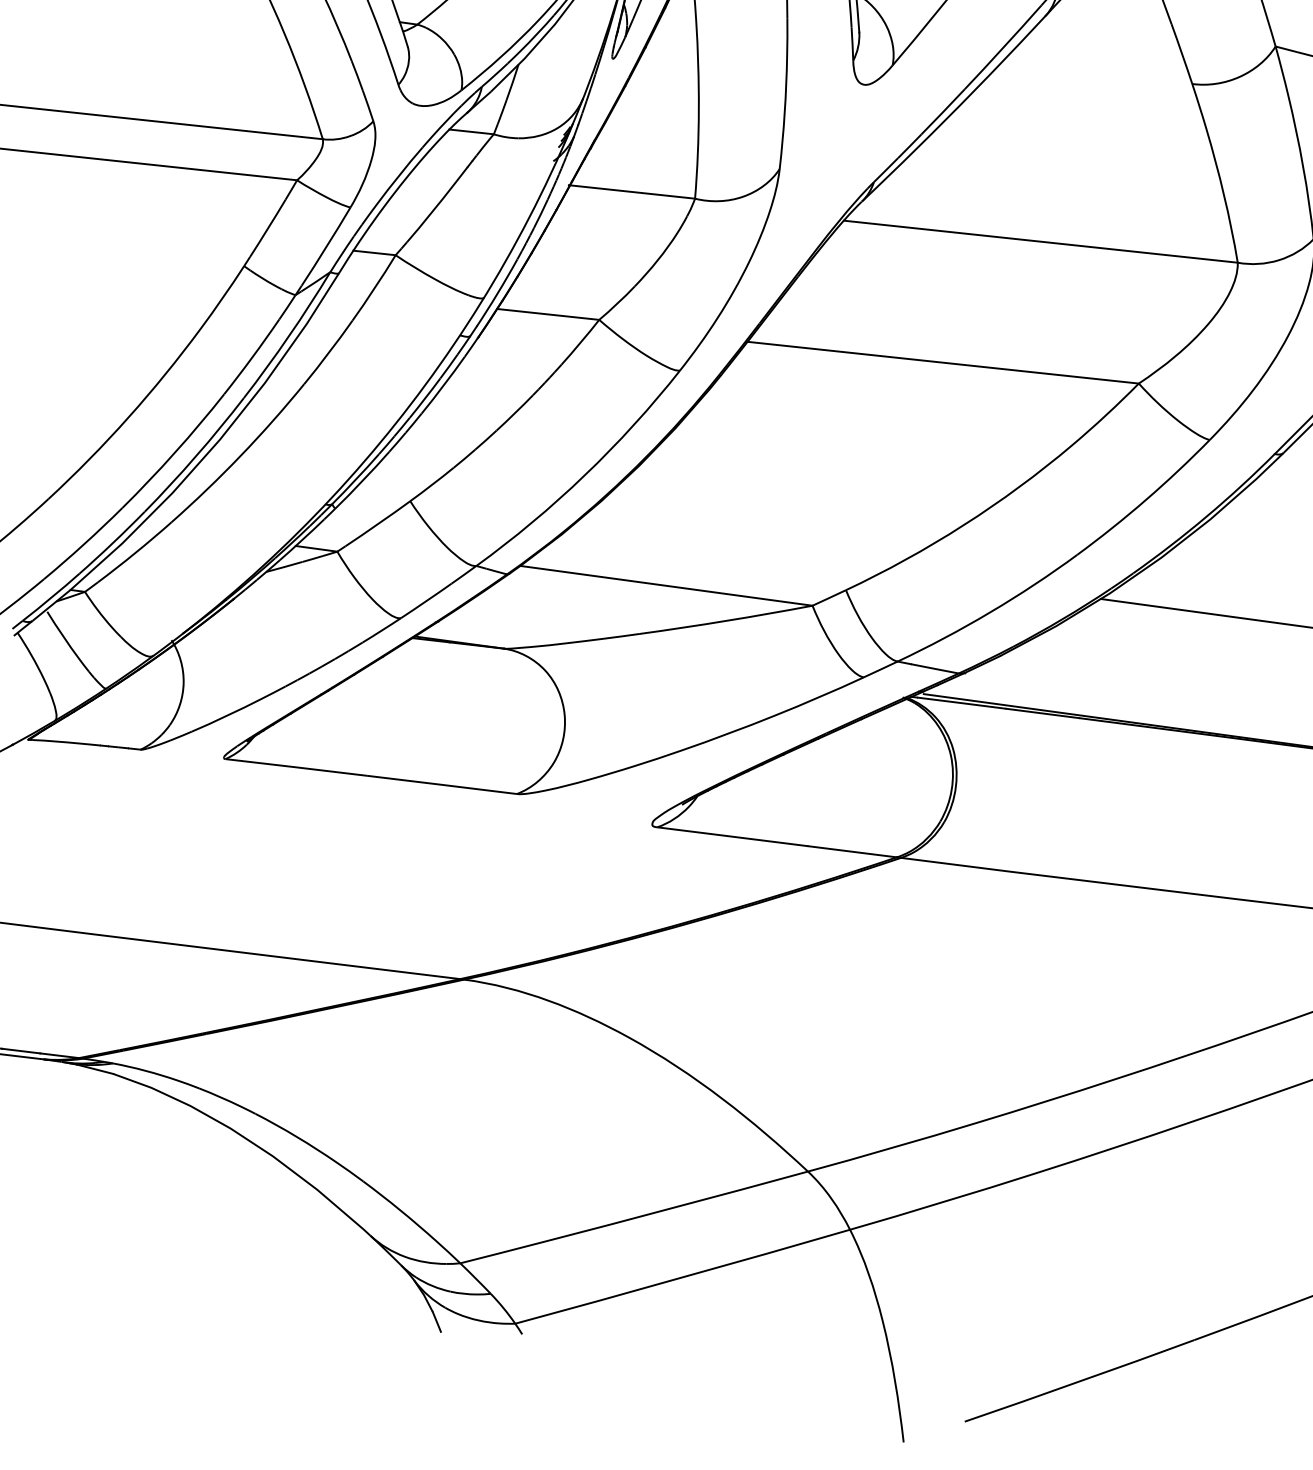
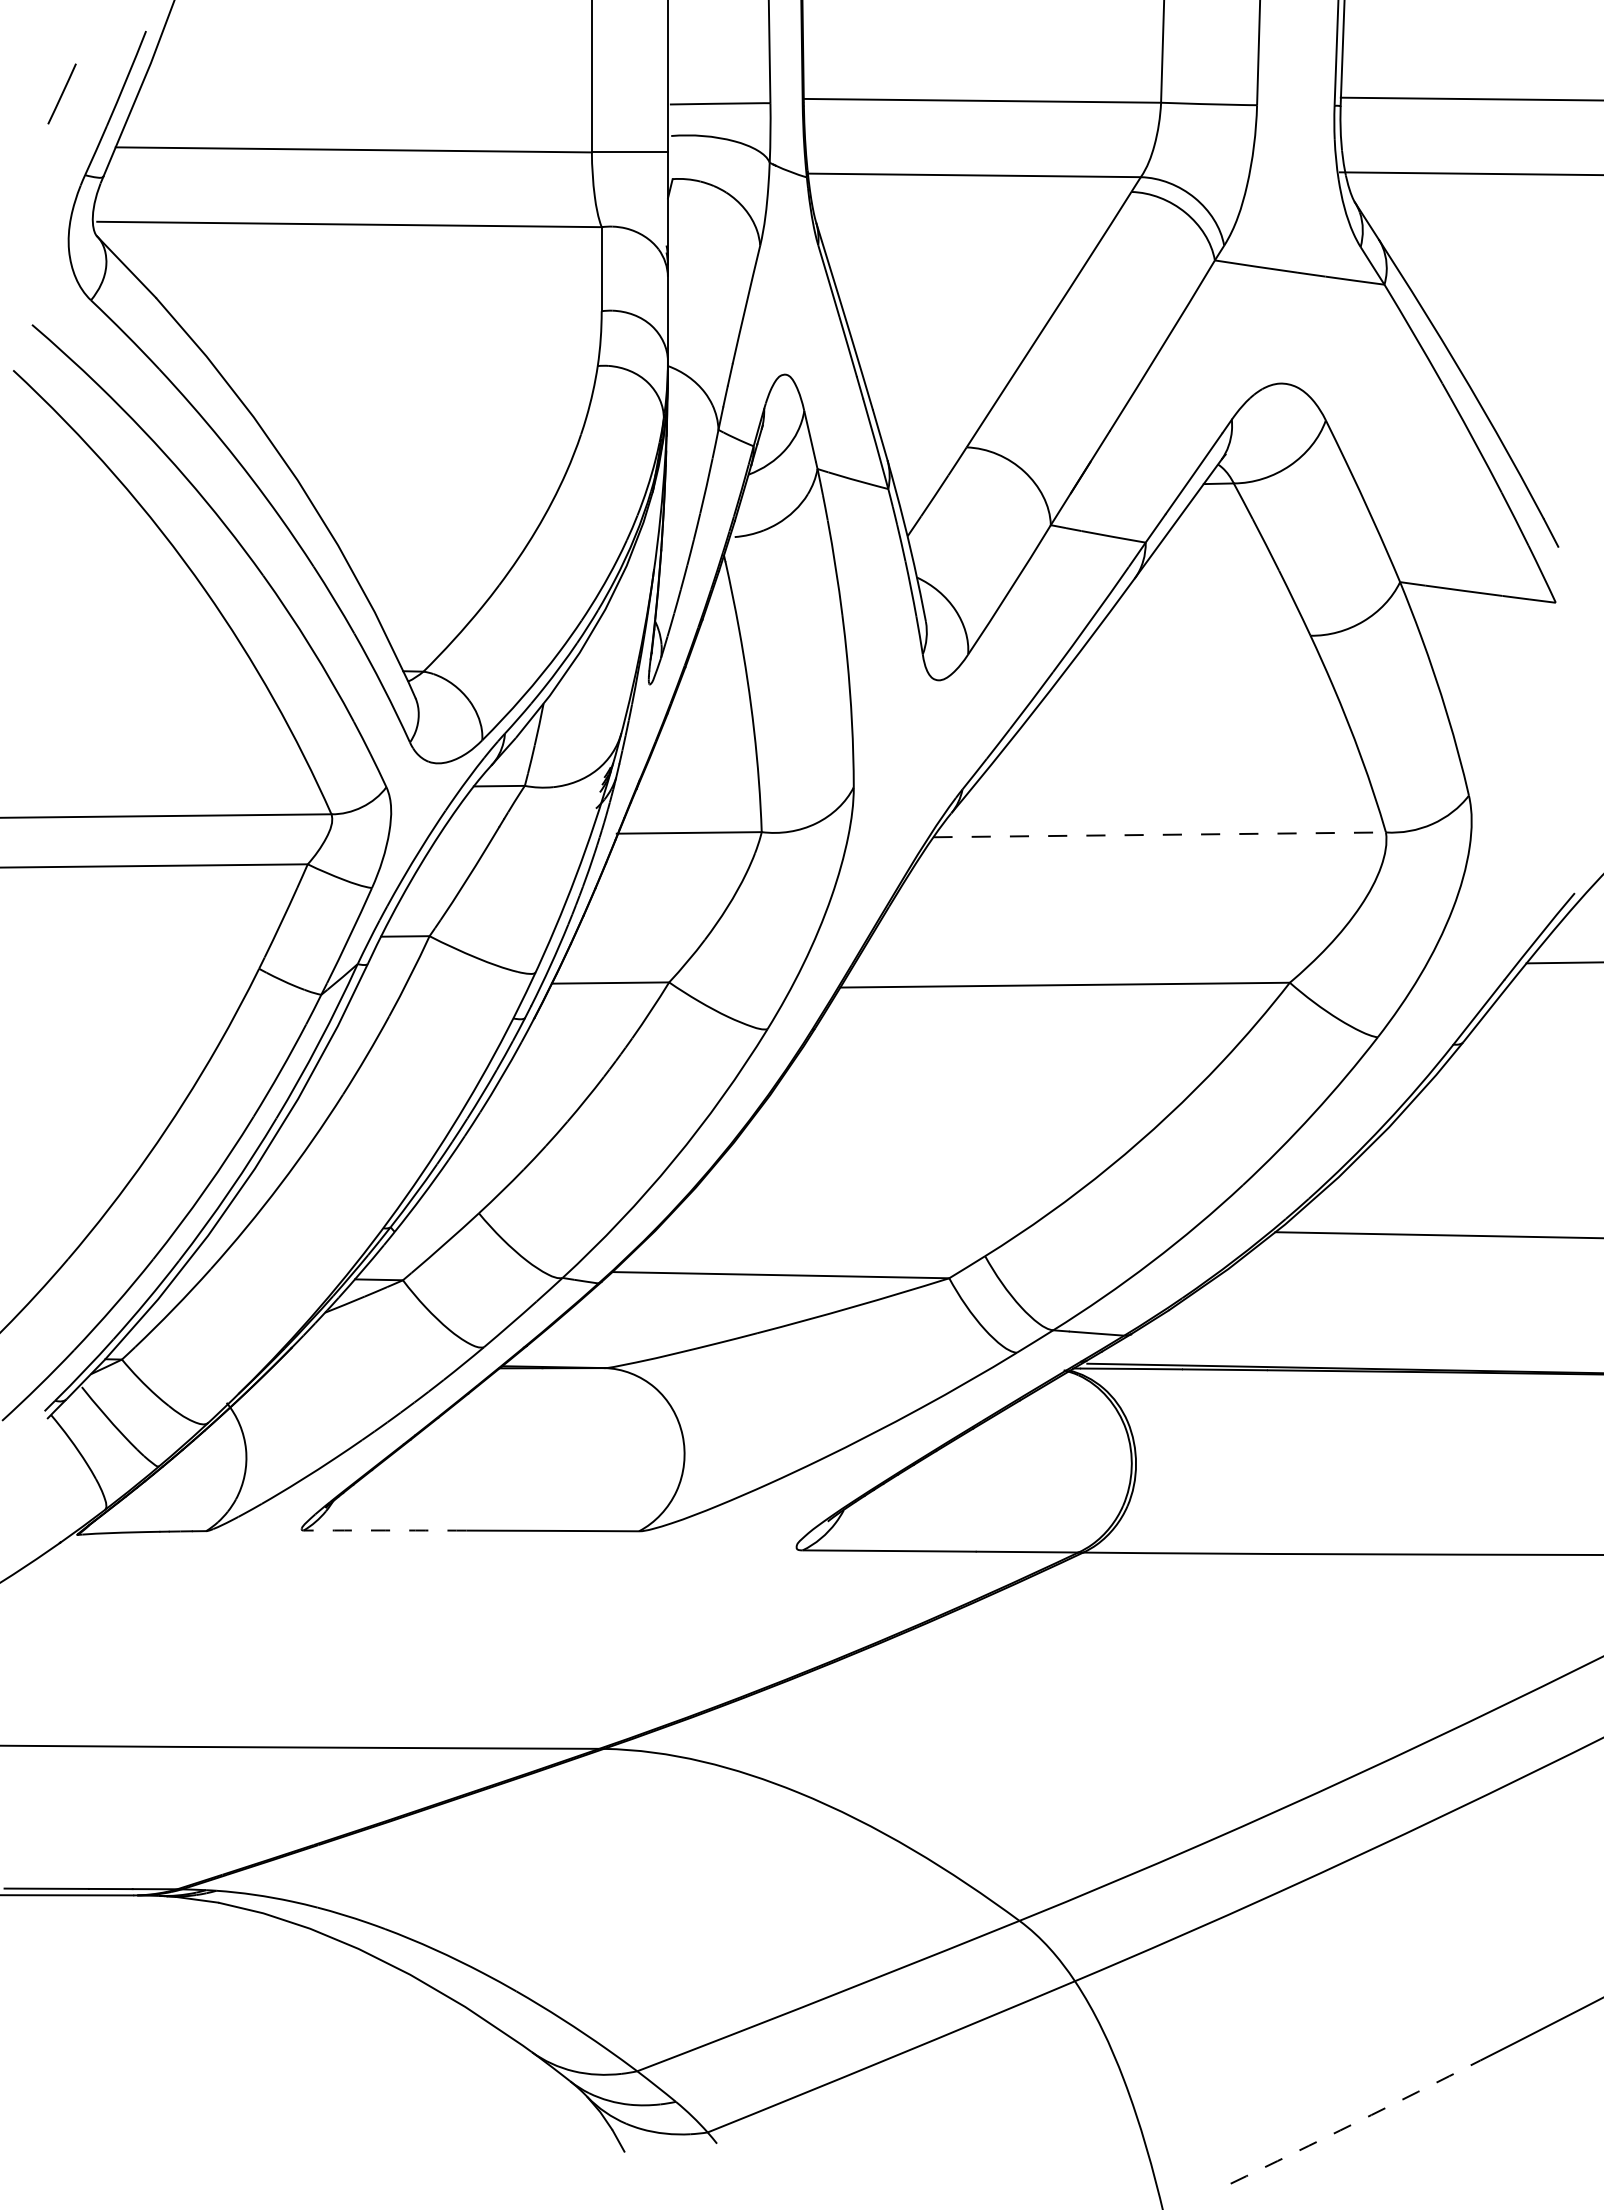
line: (1041, 241) -> (1160, 834), solid -> dashed
arc: (296, 767) -> (385, 1530), solid -> dashed
arc: (1079, 1381) -> (1355, 2122), solid -> dashed

